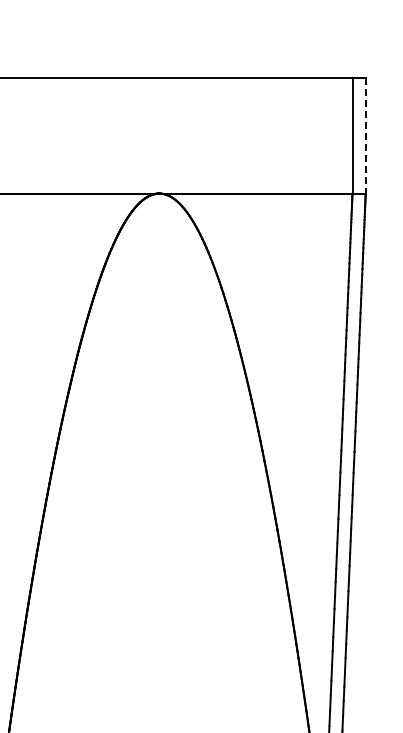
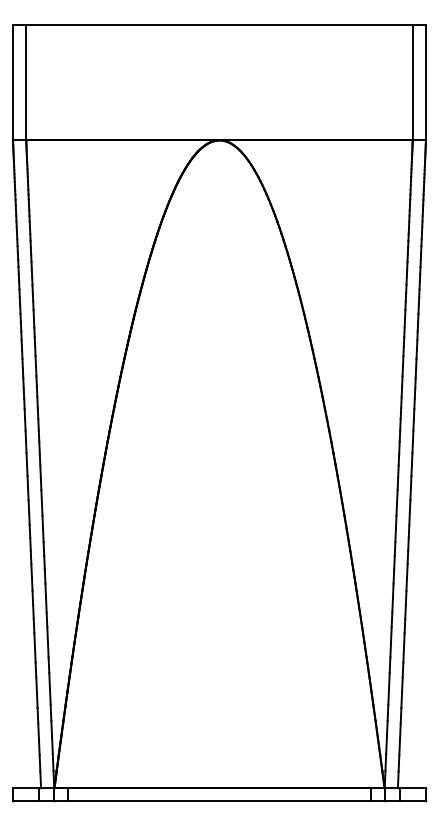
line: (366, 135) -> (426, 82), dashed -> solid

